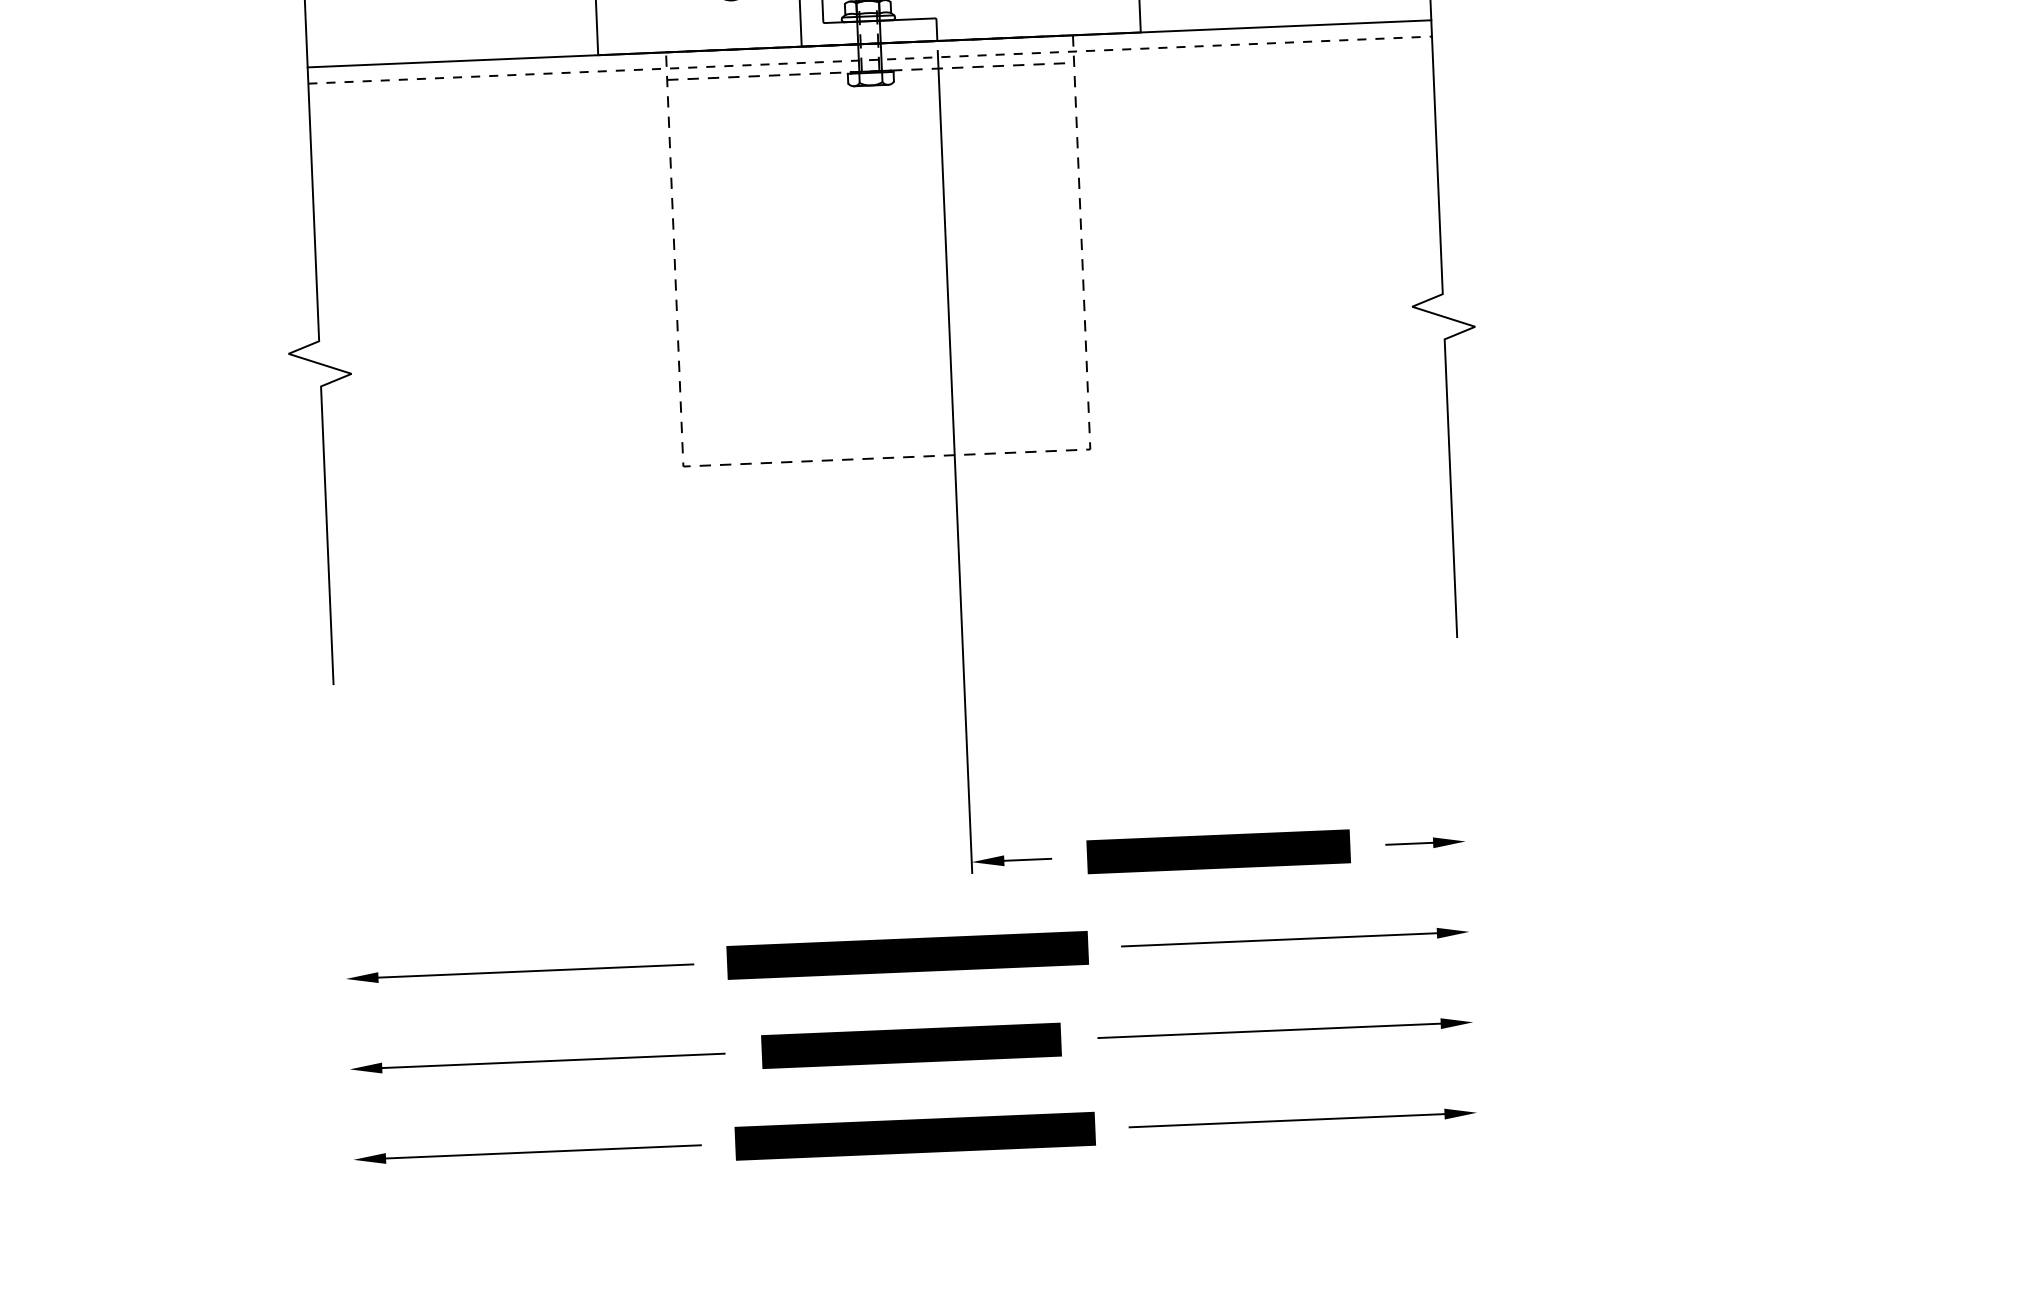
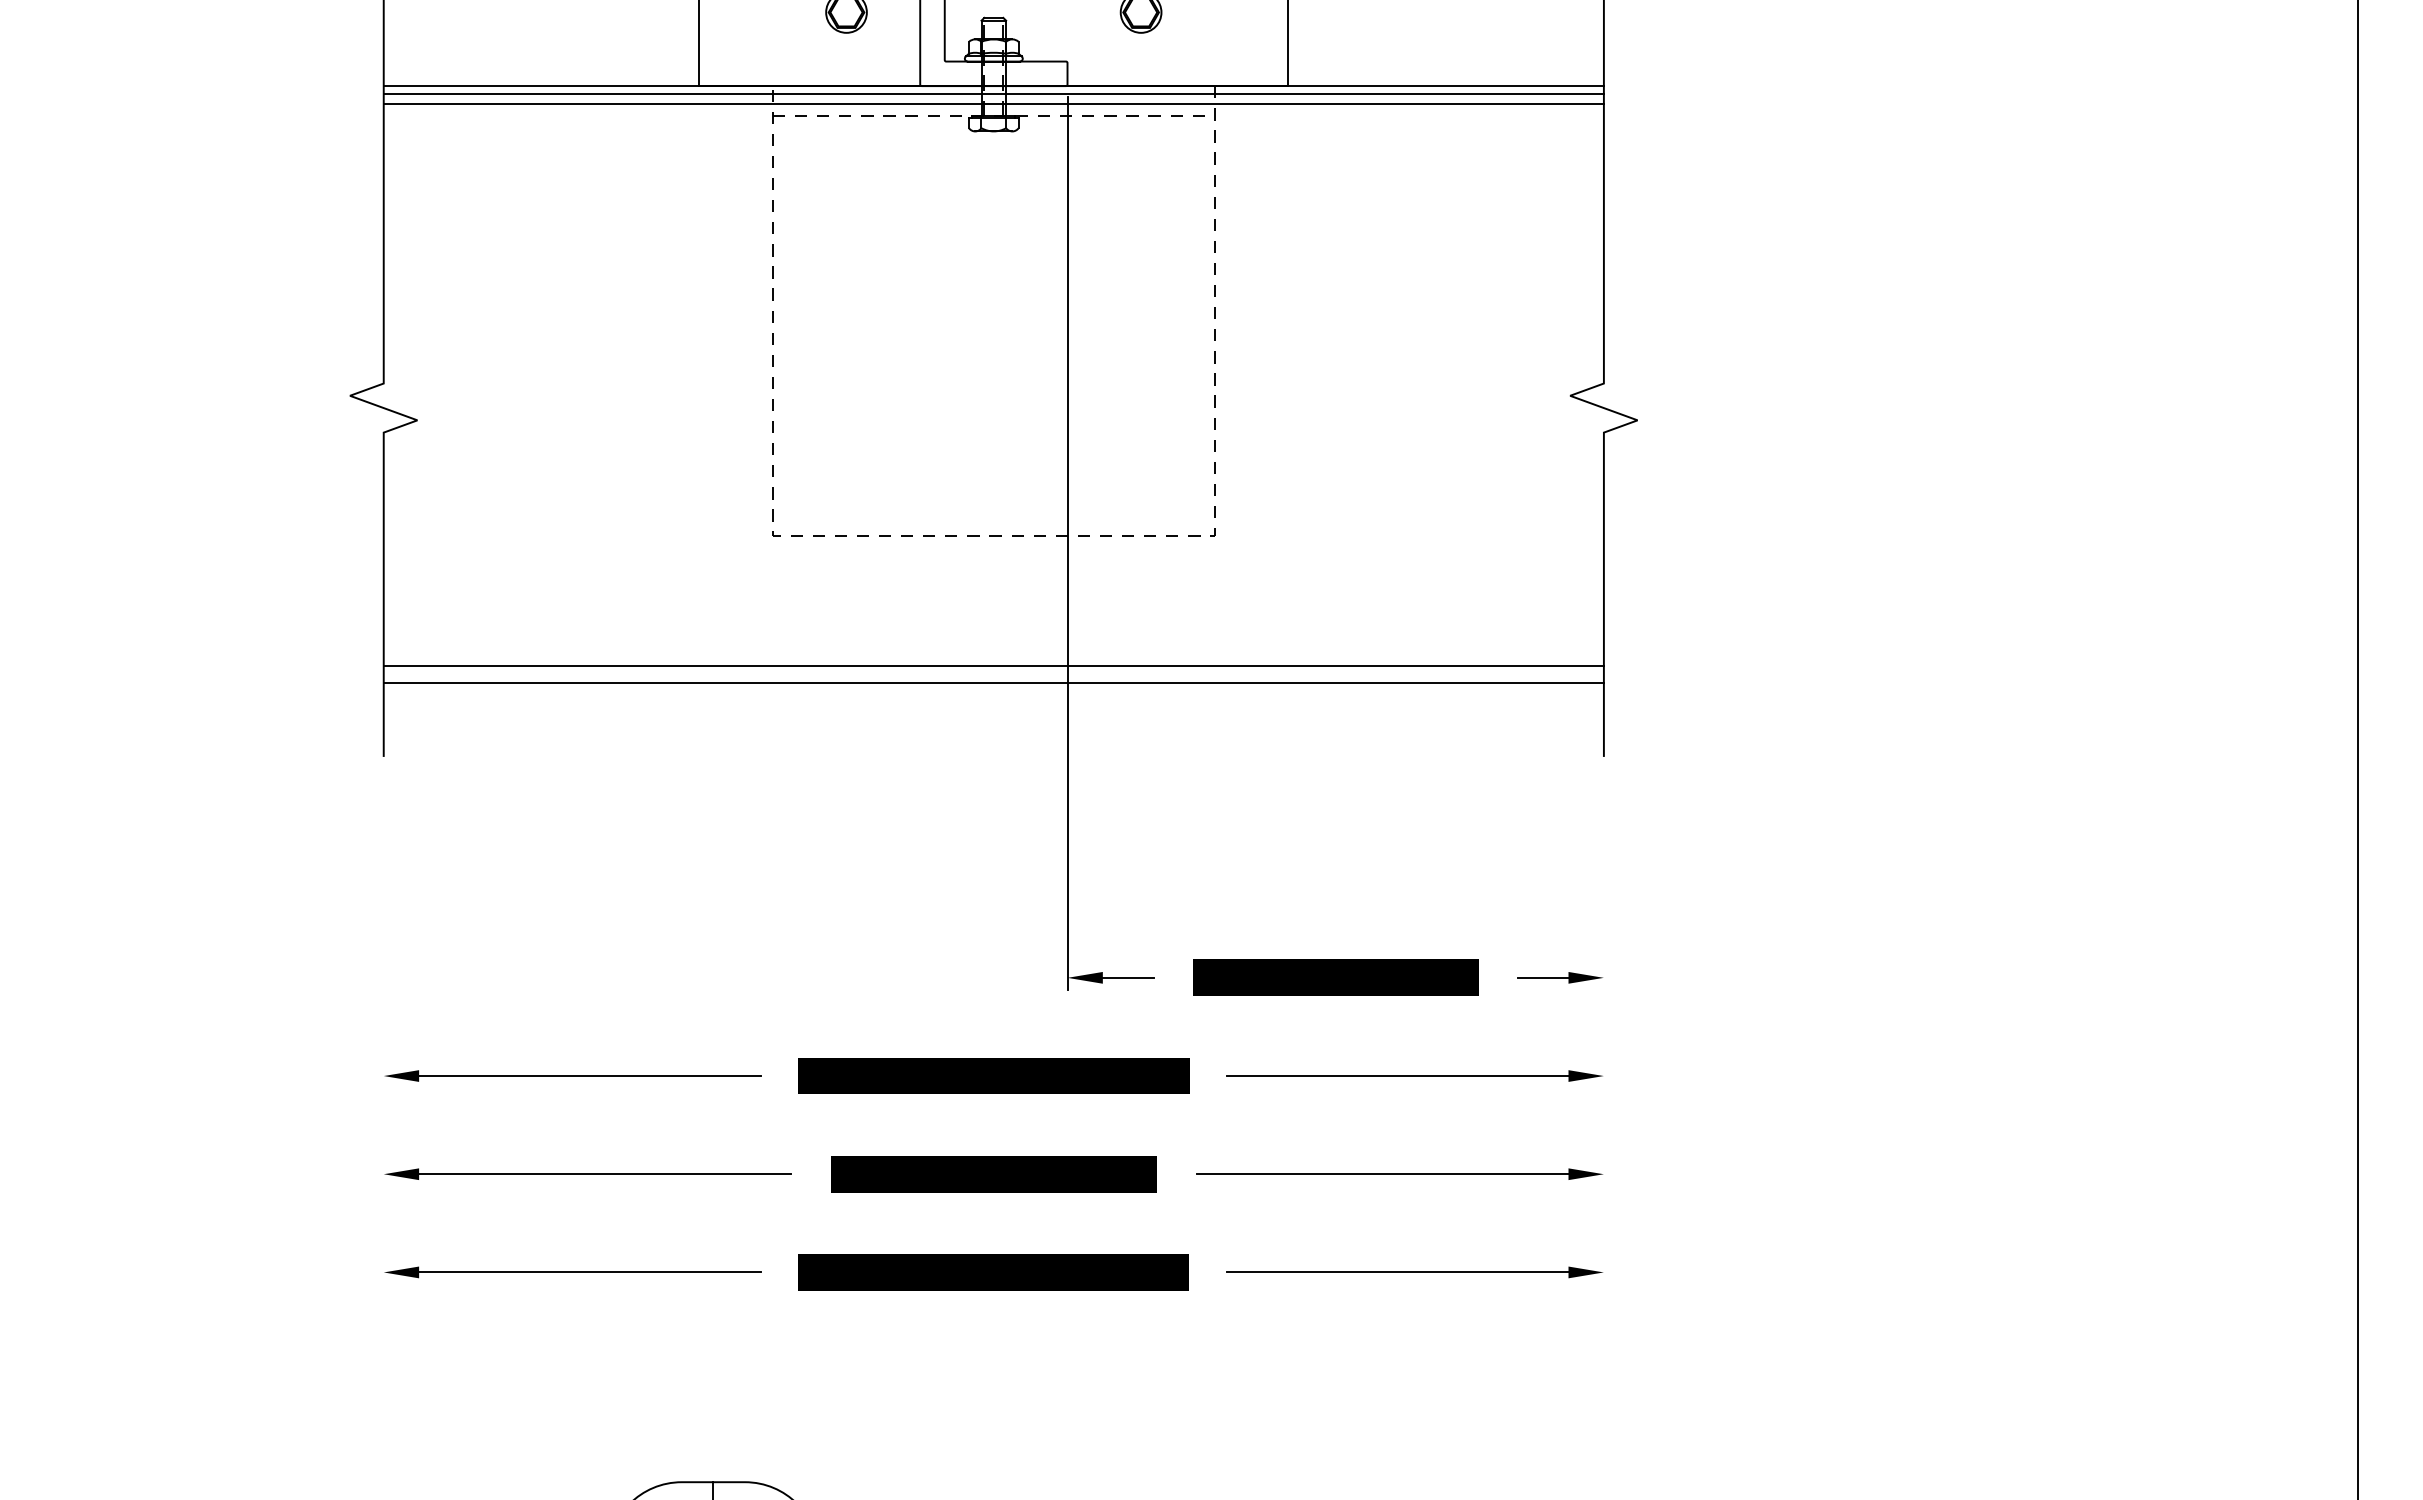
line: (869, 51) -> (993, 94), added
line: (870, 59) -> (994, 103), dashed -> solid
line: (891, 578) -> (993, 666), added
line: (892, 593) -> (993, 683), added

